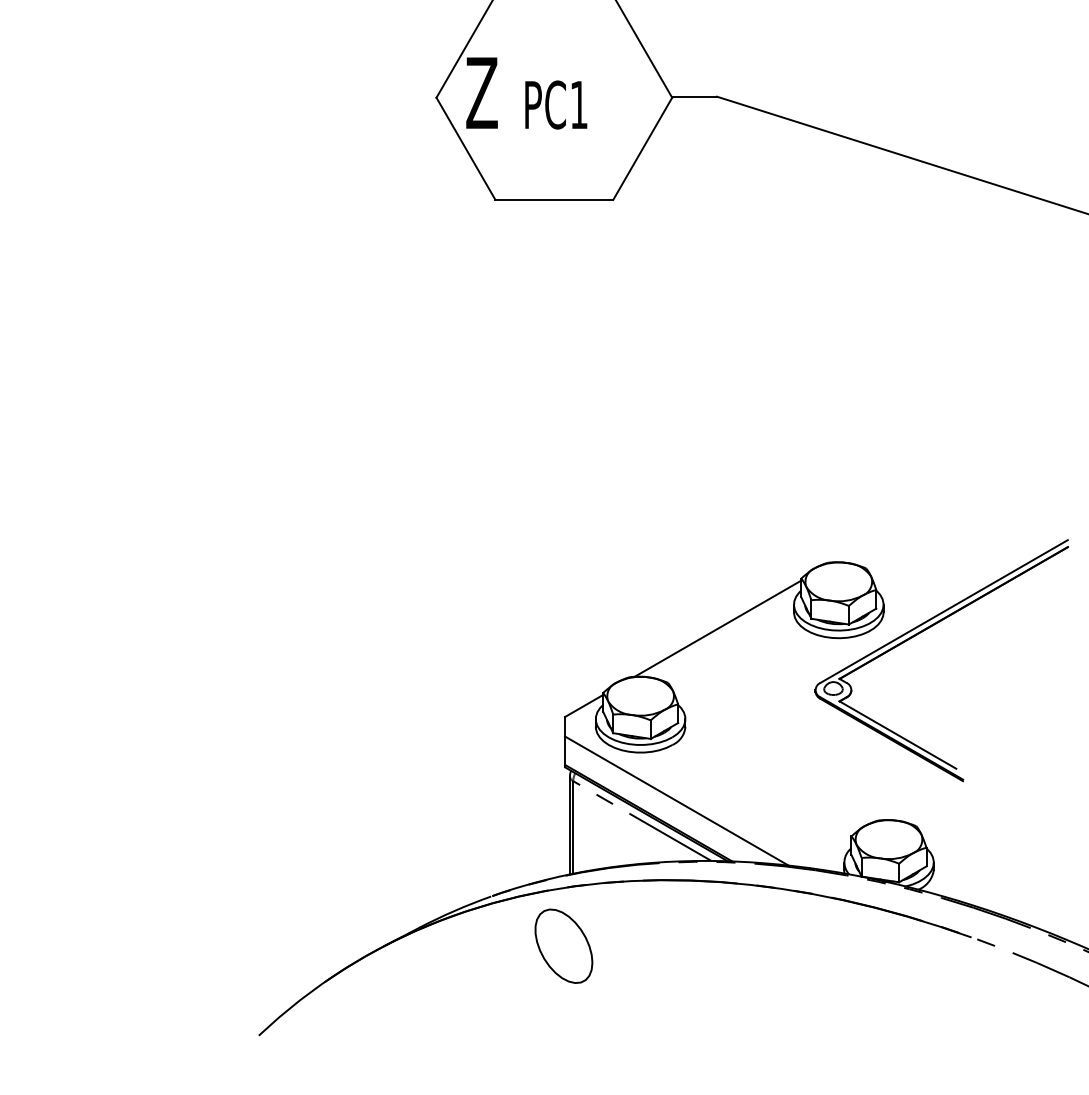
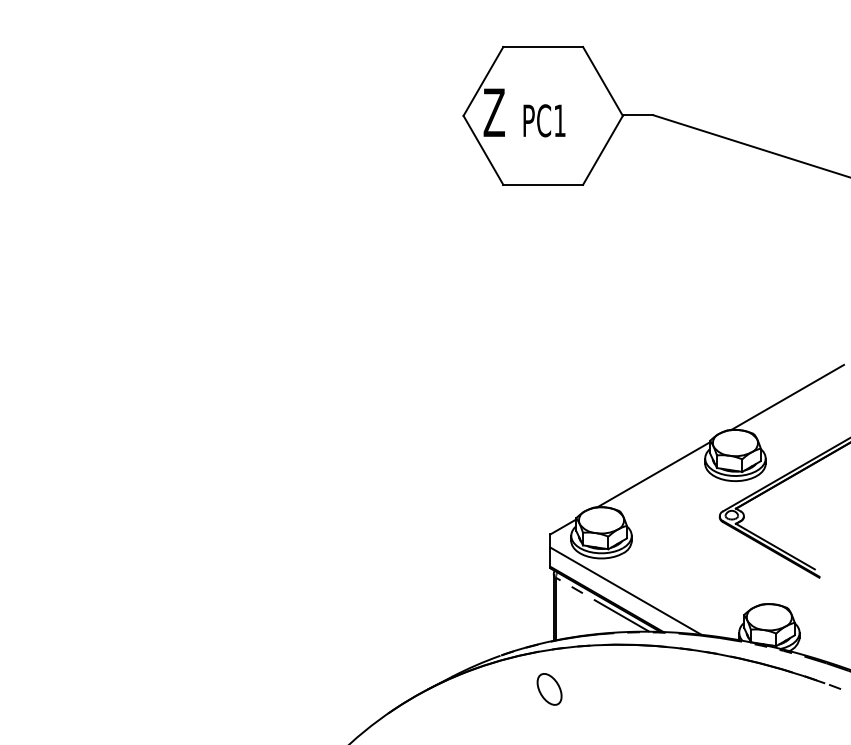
line: (915, 512) -> (787, 396), added
part: (563, 946) -> (549, 689), size x0.62

